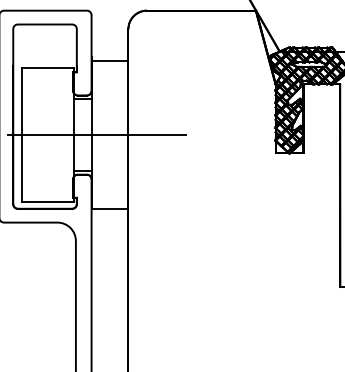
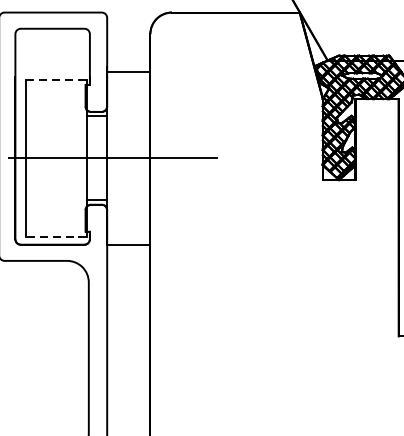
line: (48, 68) -> (56, 80), solid -> dashed
line: (48, 201) -> (56, 236), solid -> dashed

